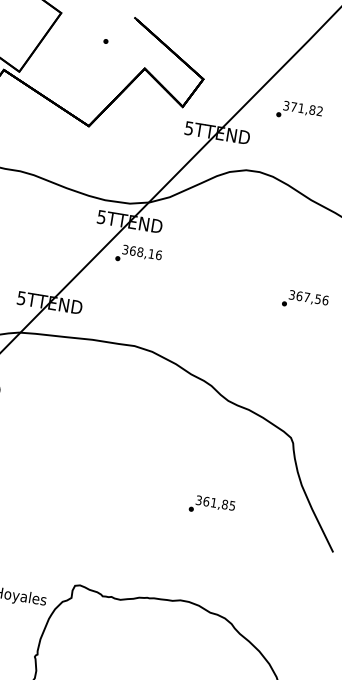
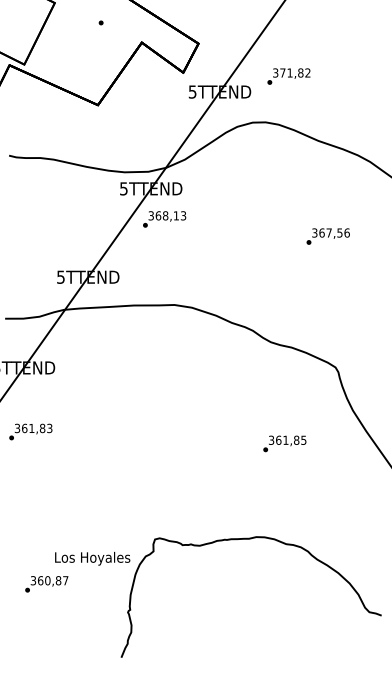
text: (299, 111) -> (288, 76), moved
text: (158, 254) -> (183, 215), 368,16 -> 368,13
text: (211, 505) -> (284, 443), moved

